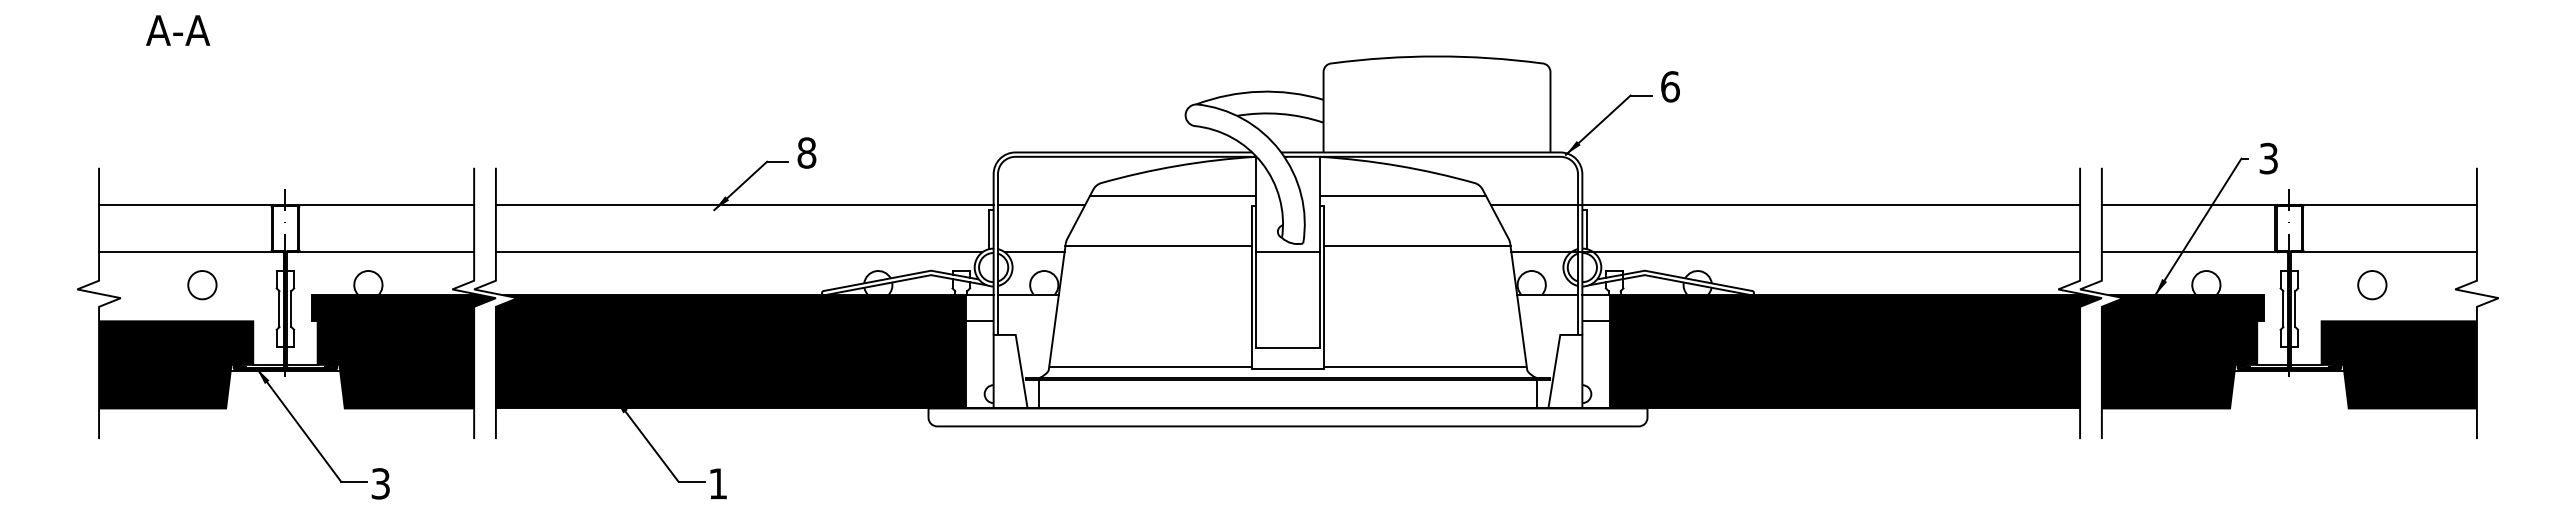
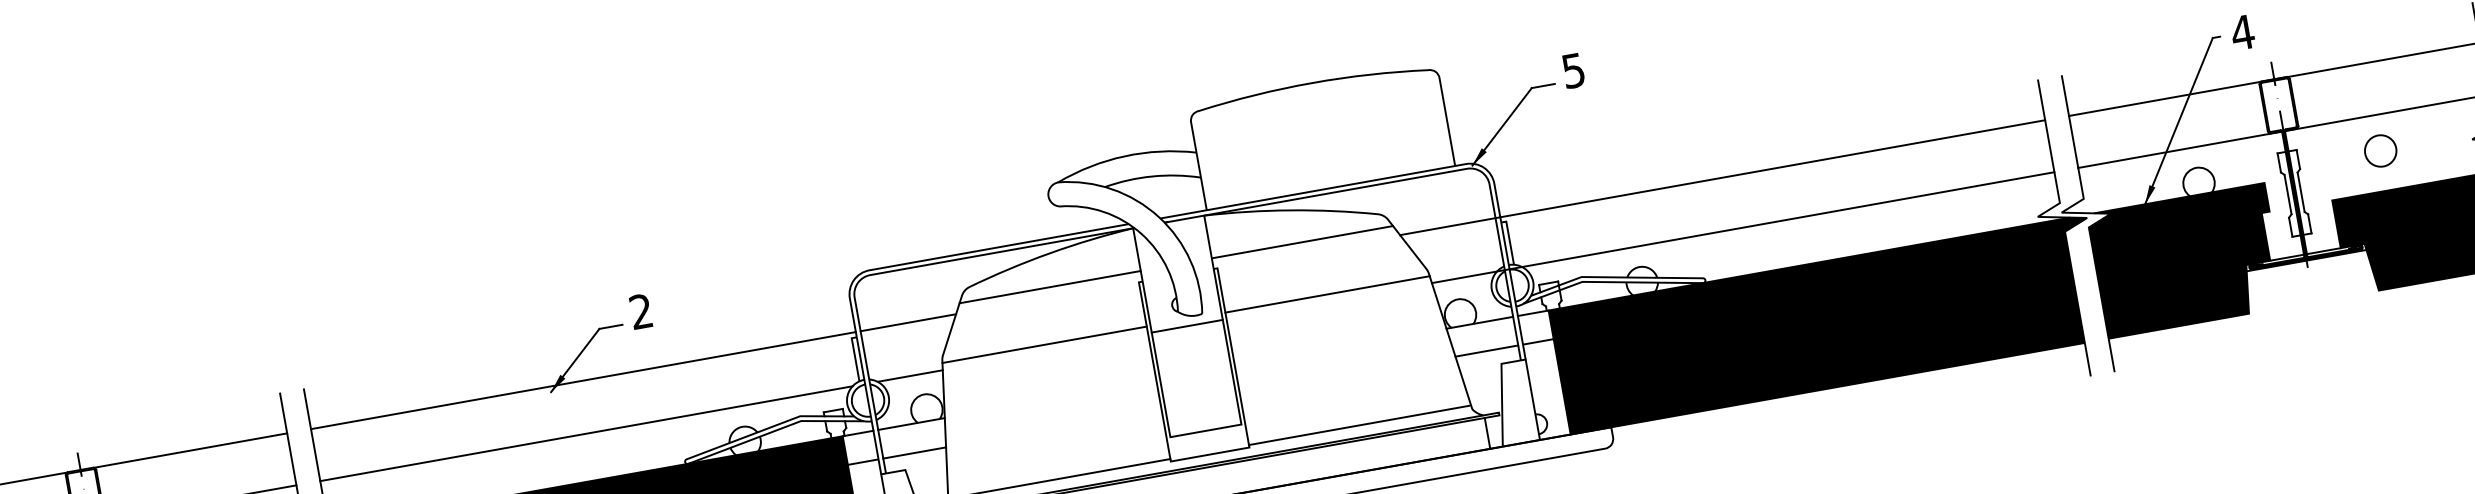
text: (1670, 86) -> (1573, 70), 6 -> 5
text: (806, 152) -> (640, 311), 8 -> 2
text: (2268, 158) -> (2242, 32), 3 -> 4
line: (1026, 321) -> (914, 453), added
line: (1548, 321) -> (1485, 351), added

